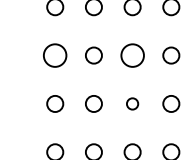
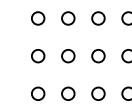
circle: (55, 55) -> (38, 18), size x0.71
circle: (132, 55) -> (98, 18), size x0.71
circle: (132, 103) -> (98, 55), size x1.43

